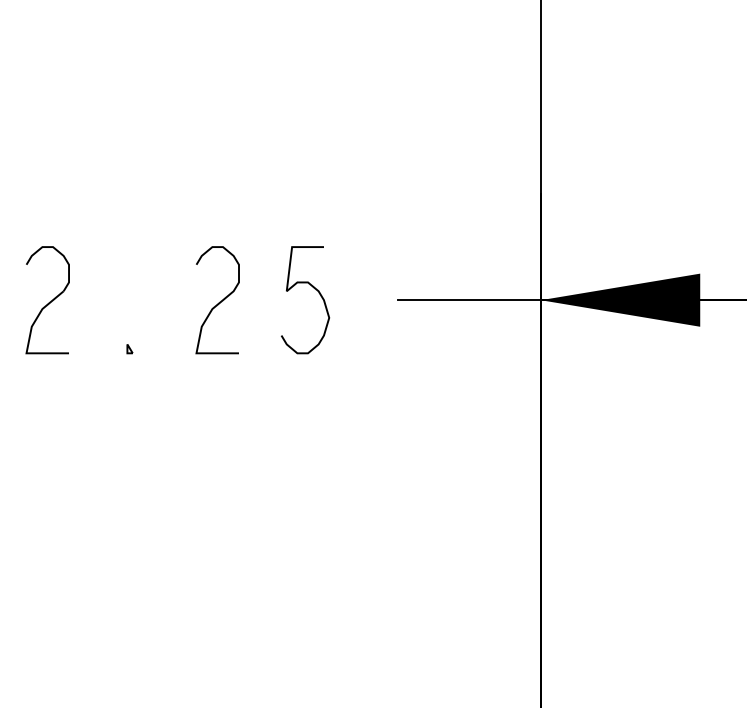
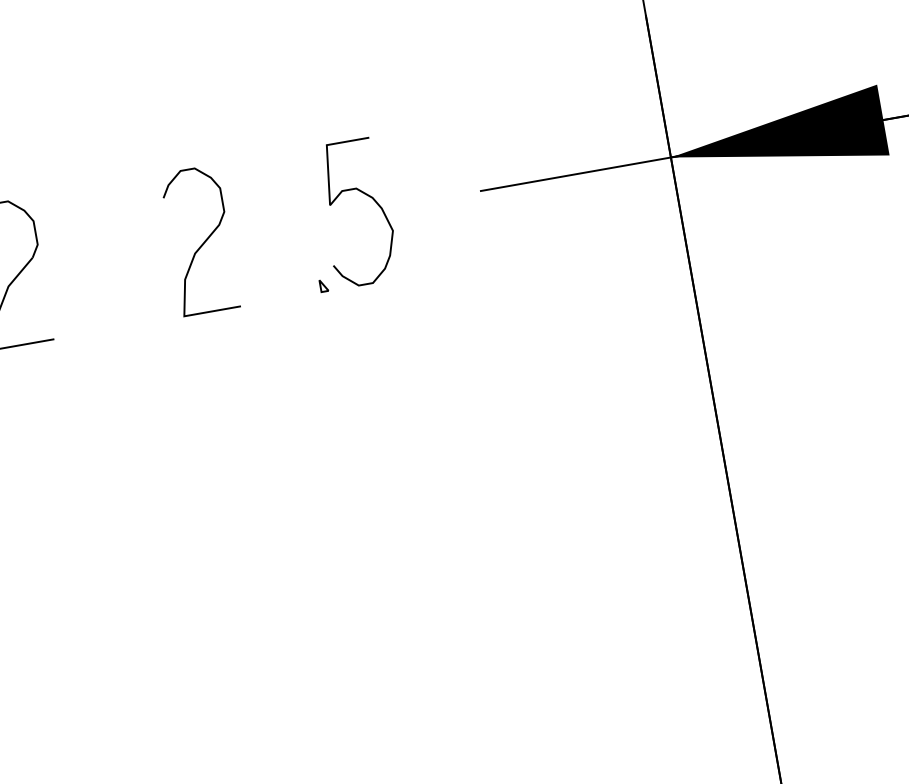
curve: (219, 301) -> (202, 241), moved
part: (129, 349) -> (323, 286), moved

